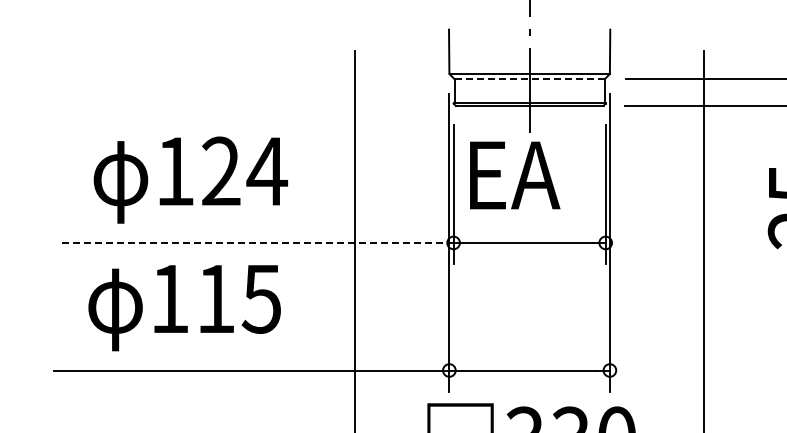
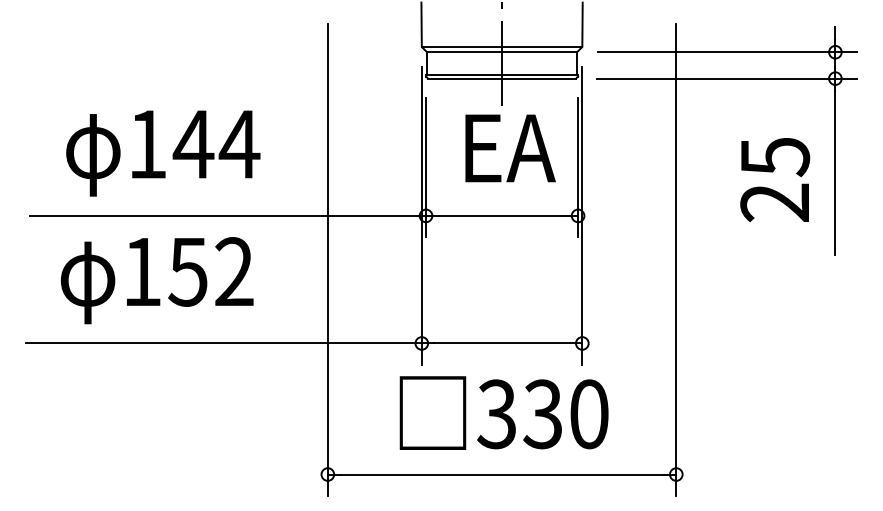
line: (530, 79) -> (502, 52), dashed -> solid
text: (221, 170) -> (193, 143), 124 -> 144
text: (515, 175) -> (510, 148), moved
line: (256, 242) -> (228, 215), dashed -> solid
text: (238, 298) -> (210, 271), 115 -> 152

